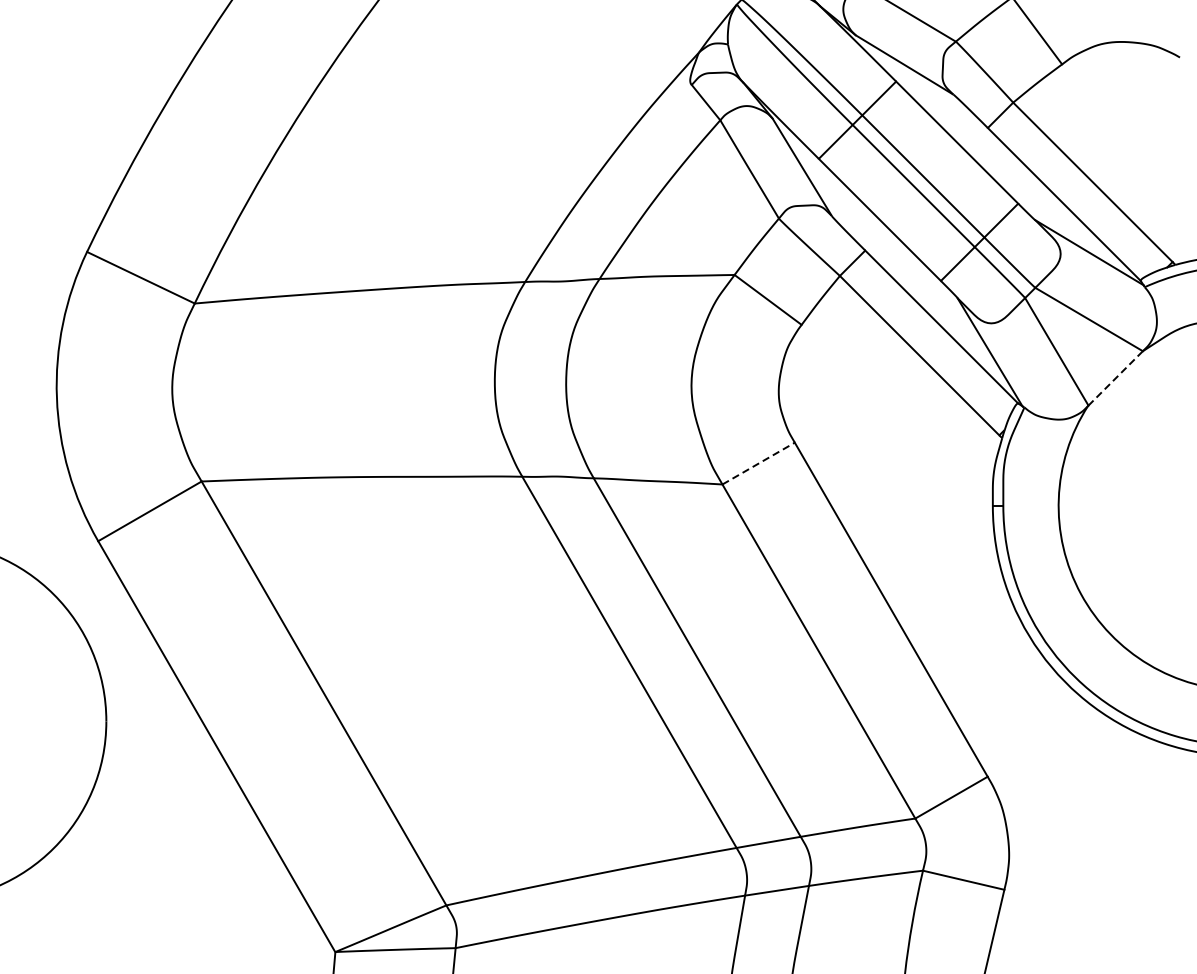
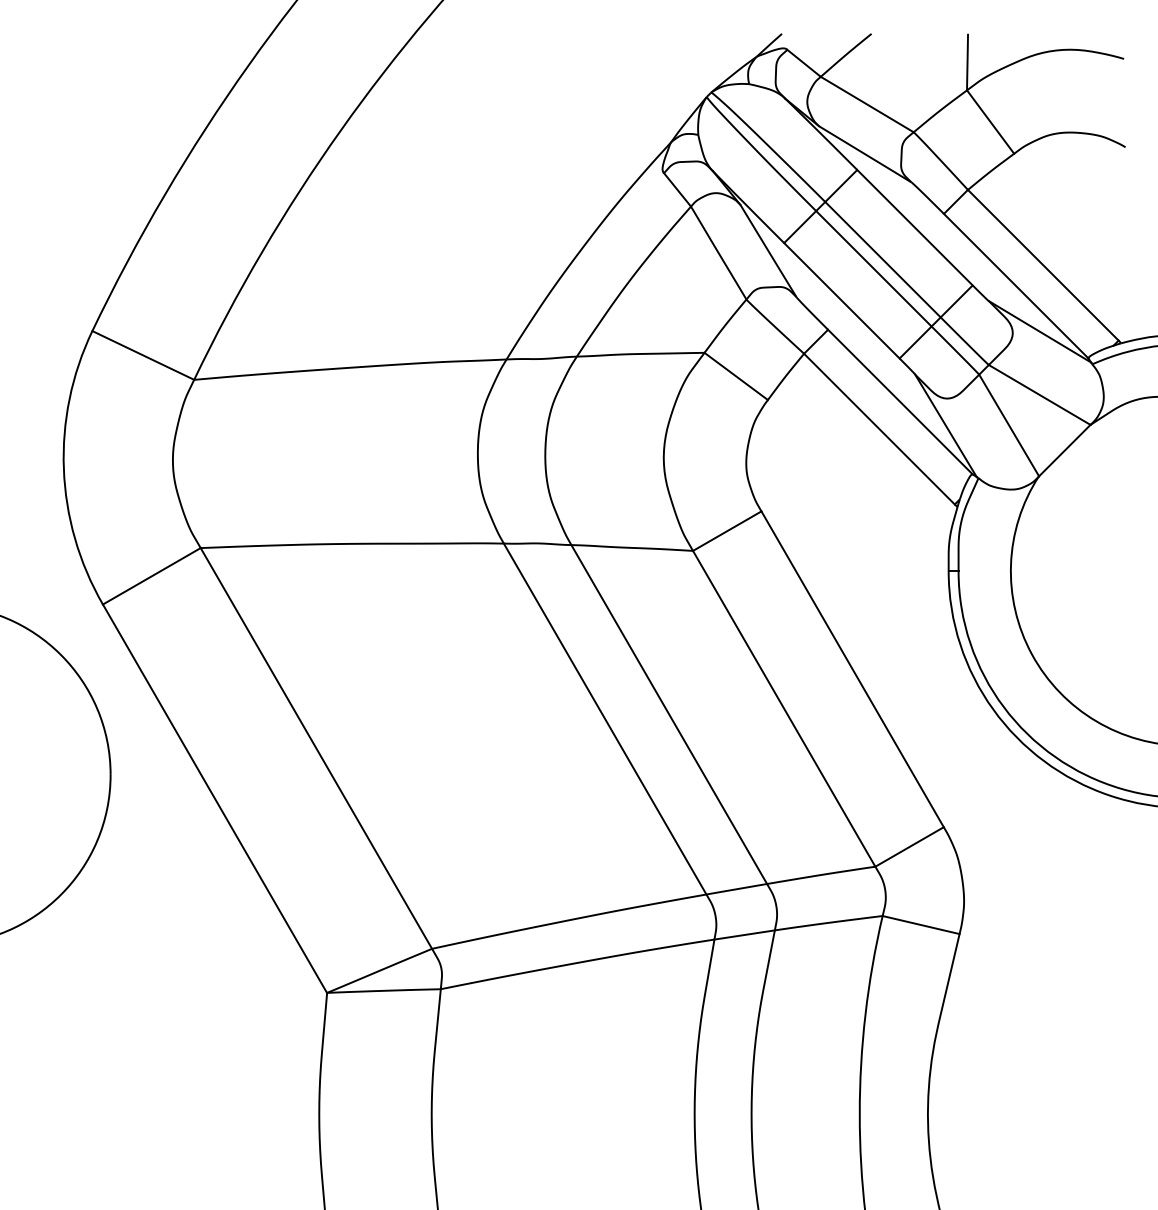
line: (1115, 378) -> (1064, 450), dashed -> solid
line: (758, 463) -> (727, 531), dashed -> solid

